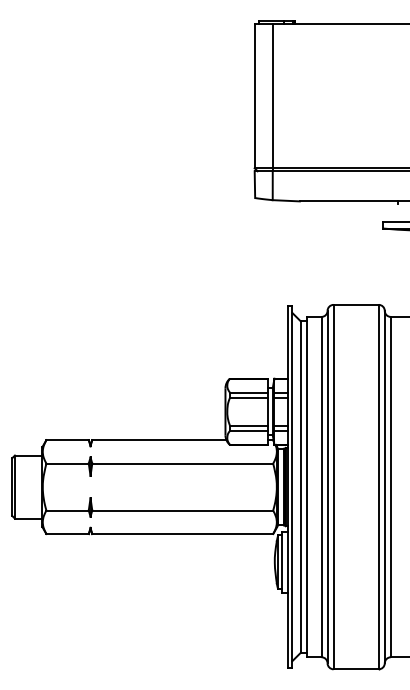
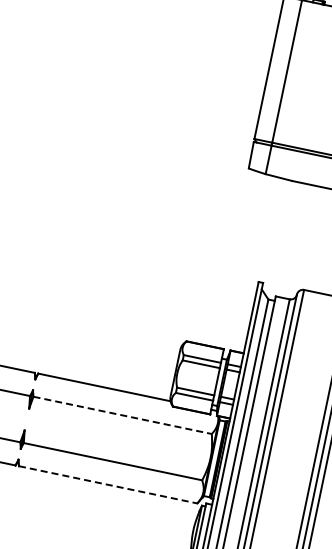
line: (183, 463) -> (123, 415), solid -> dashed
line: (183, 534) -> (108, 485), solid -> dashed

